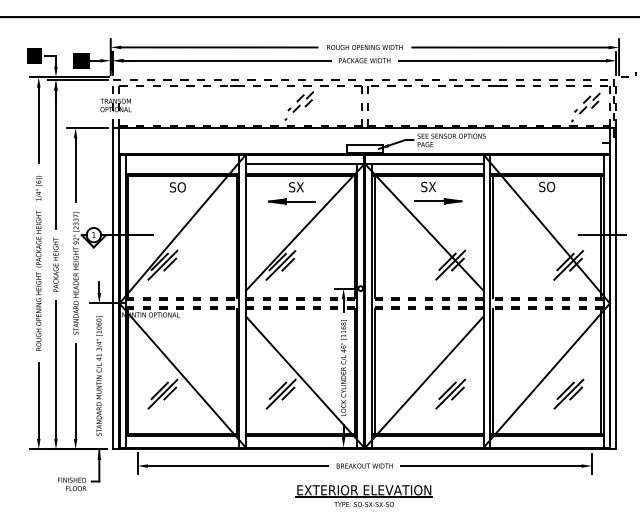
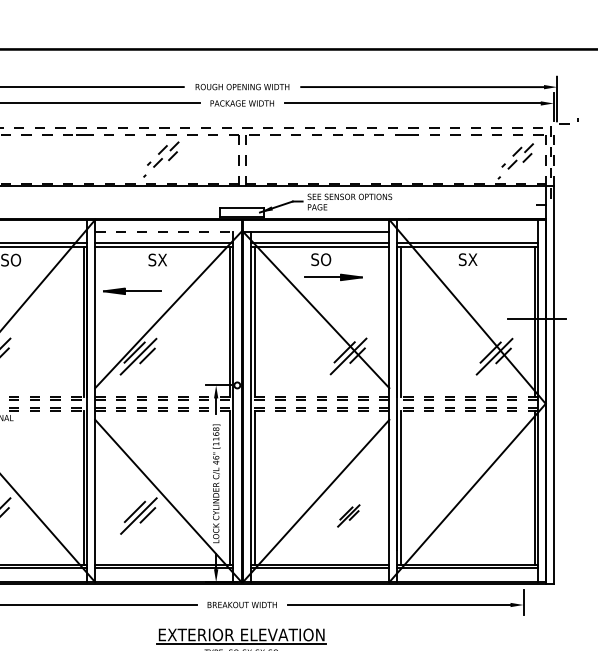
line: (305, 164) -> (168, 231), solid -> dashed
text: (428, 186) -> (321, 259), SX -> SO
text: (547, 186) -> (468, 259), SO -> SX
part: (291, 201) -> (131, 291), moved
part: (450, 393) -> (348, 515), size x0.6
part: (568, 393) -> (494, 515), removed

